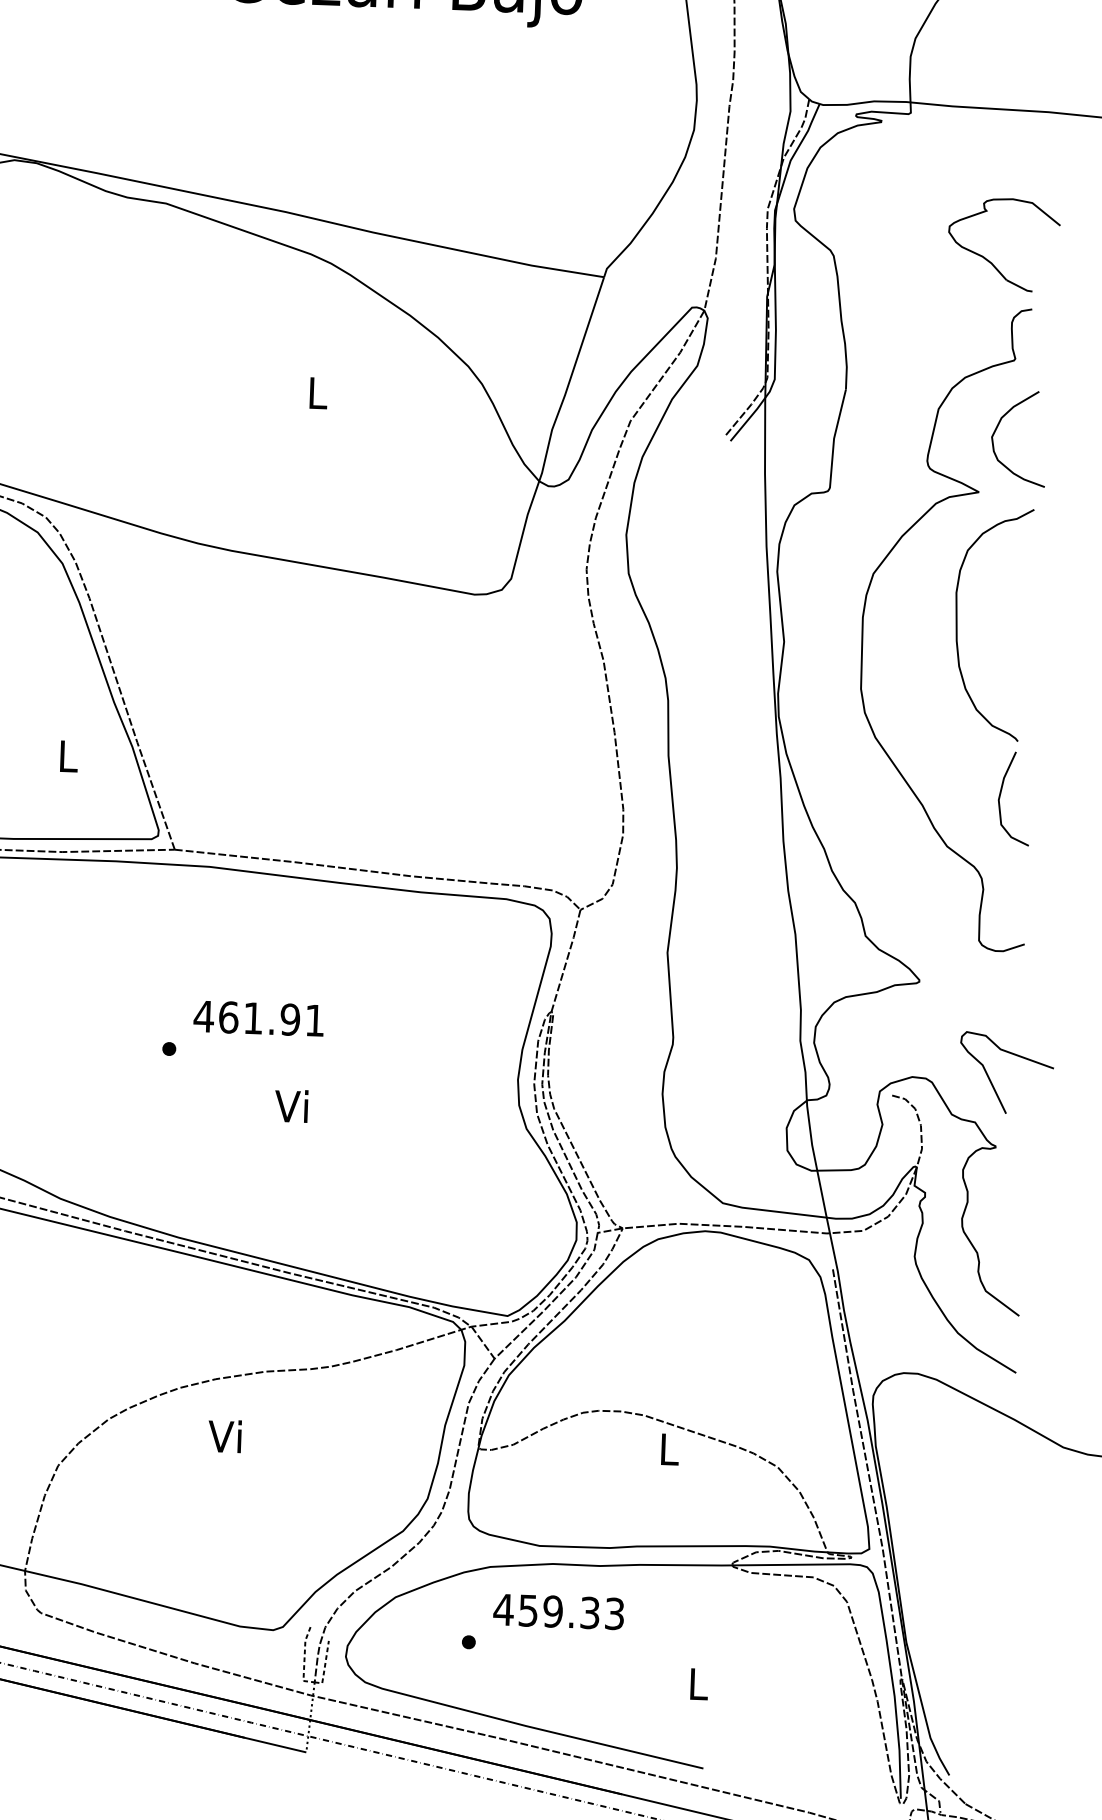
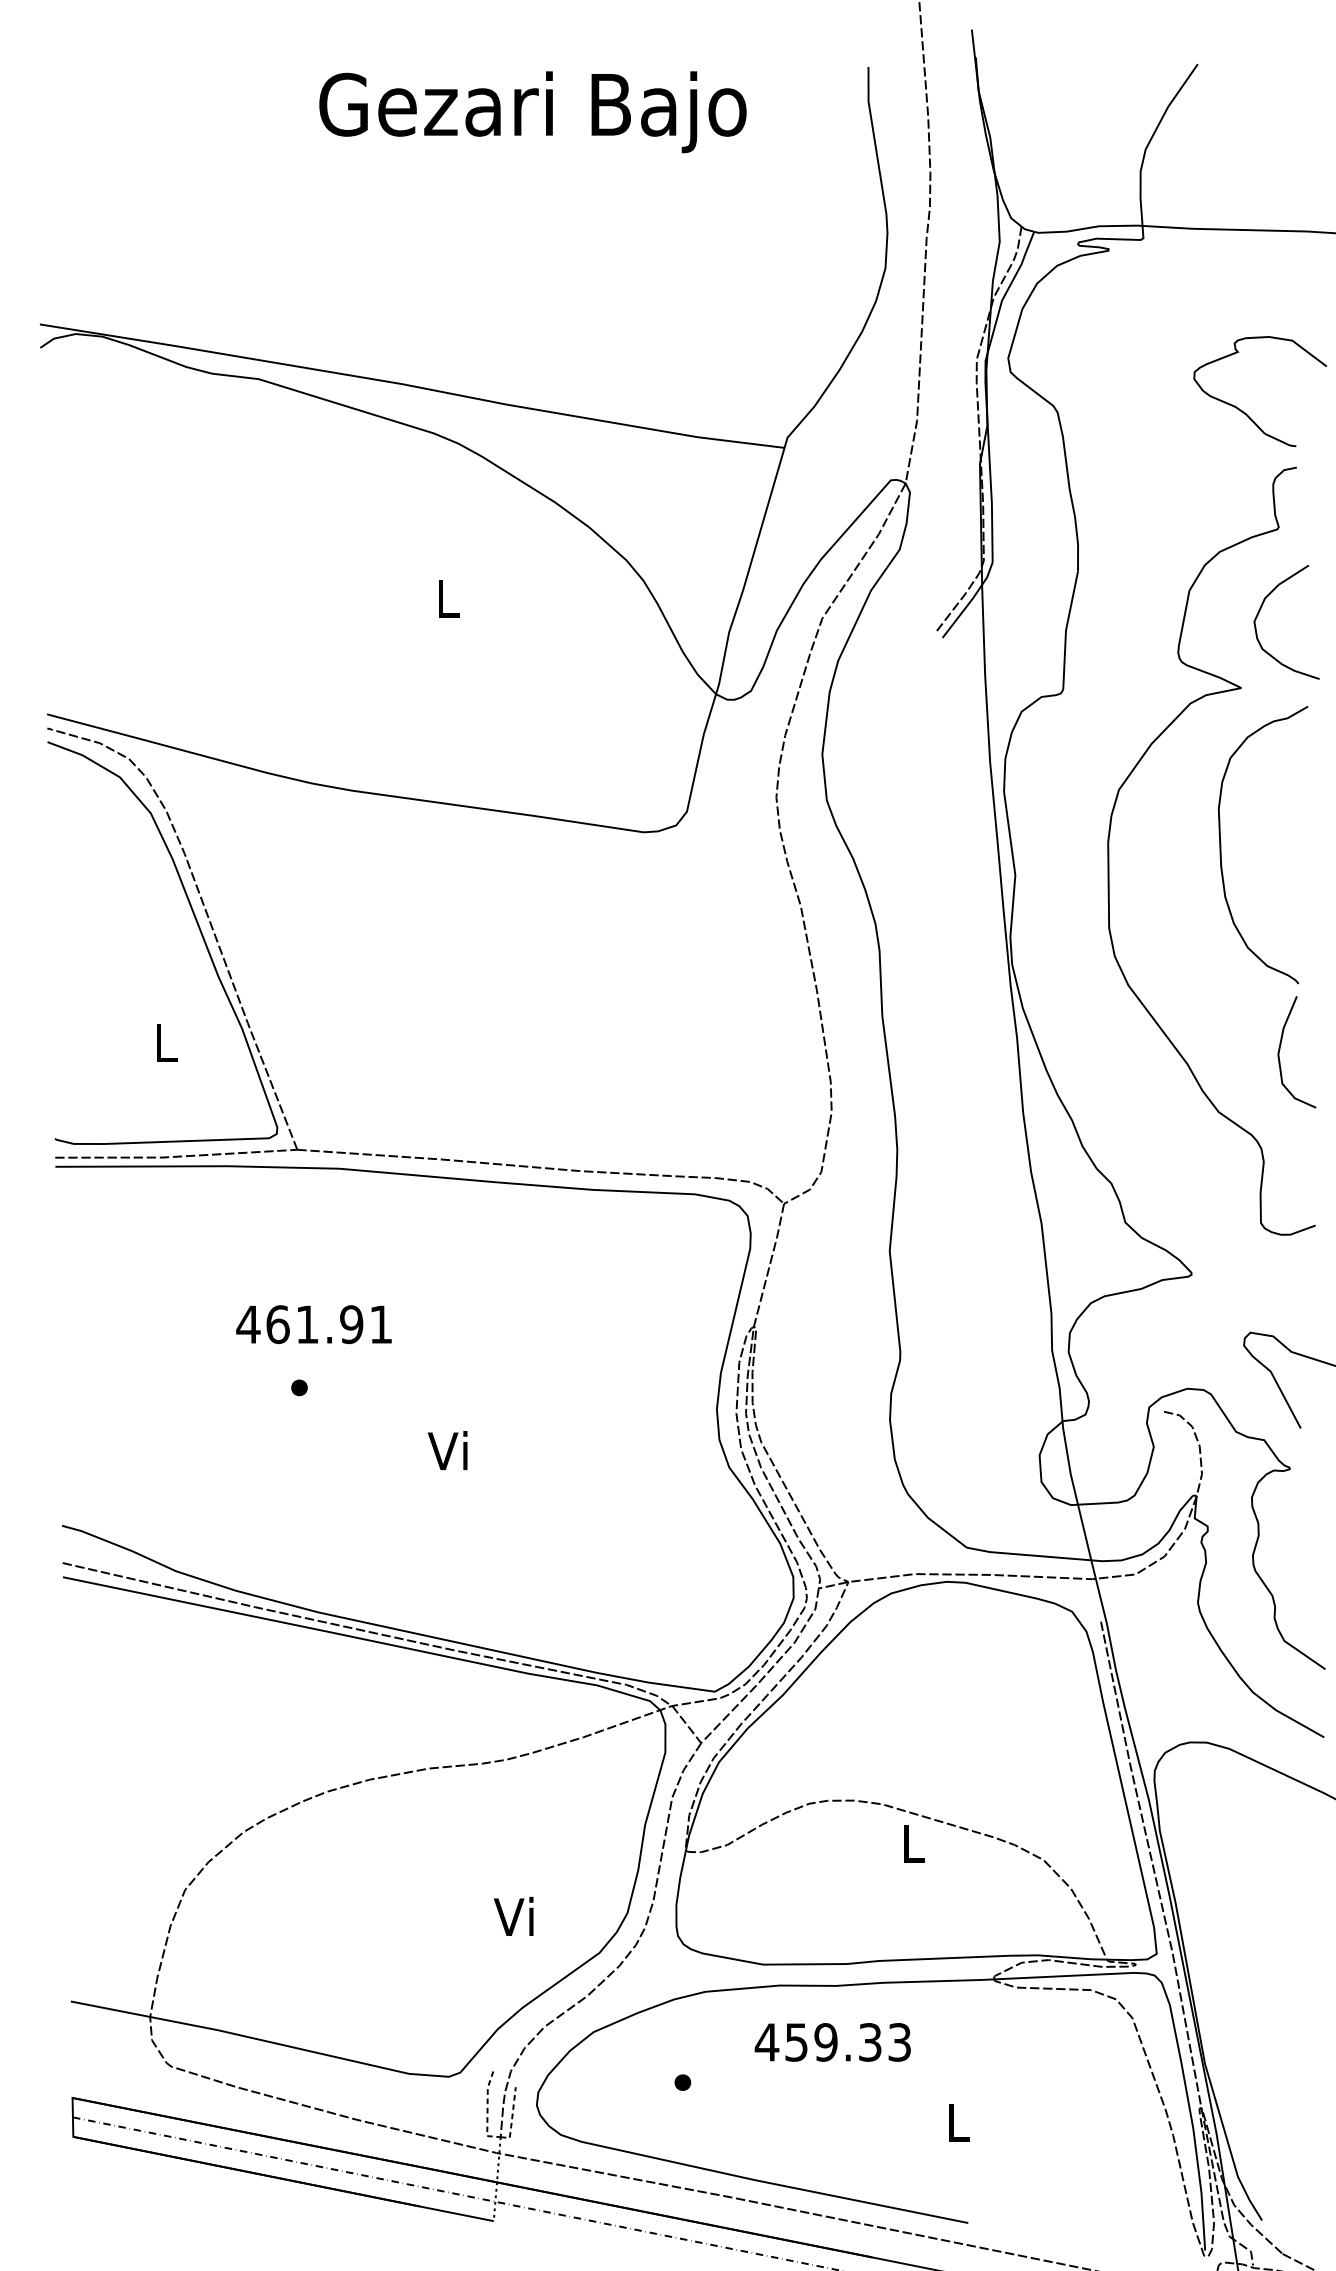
text: (258, 1018) -> (313, 1324), moved
text: (224, 1435) -> (513, 1915), moved
text: (558, 1611) -> (832, 2042), moved

